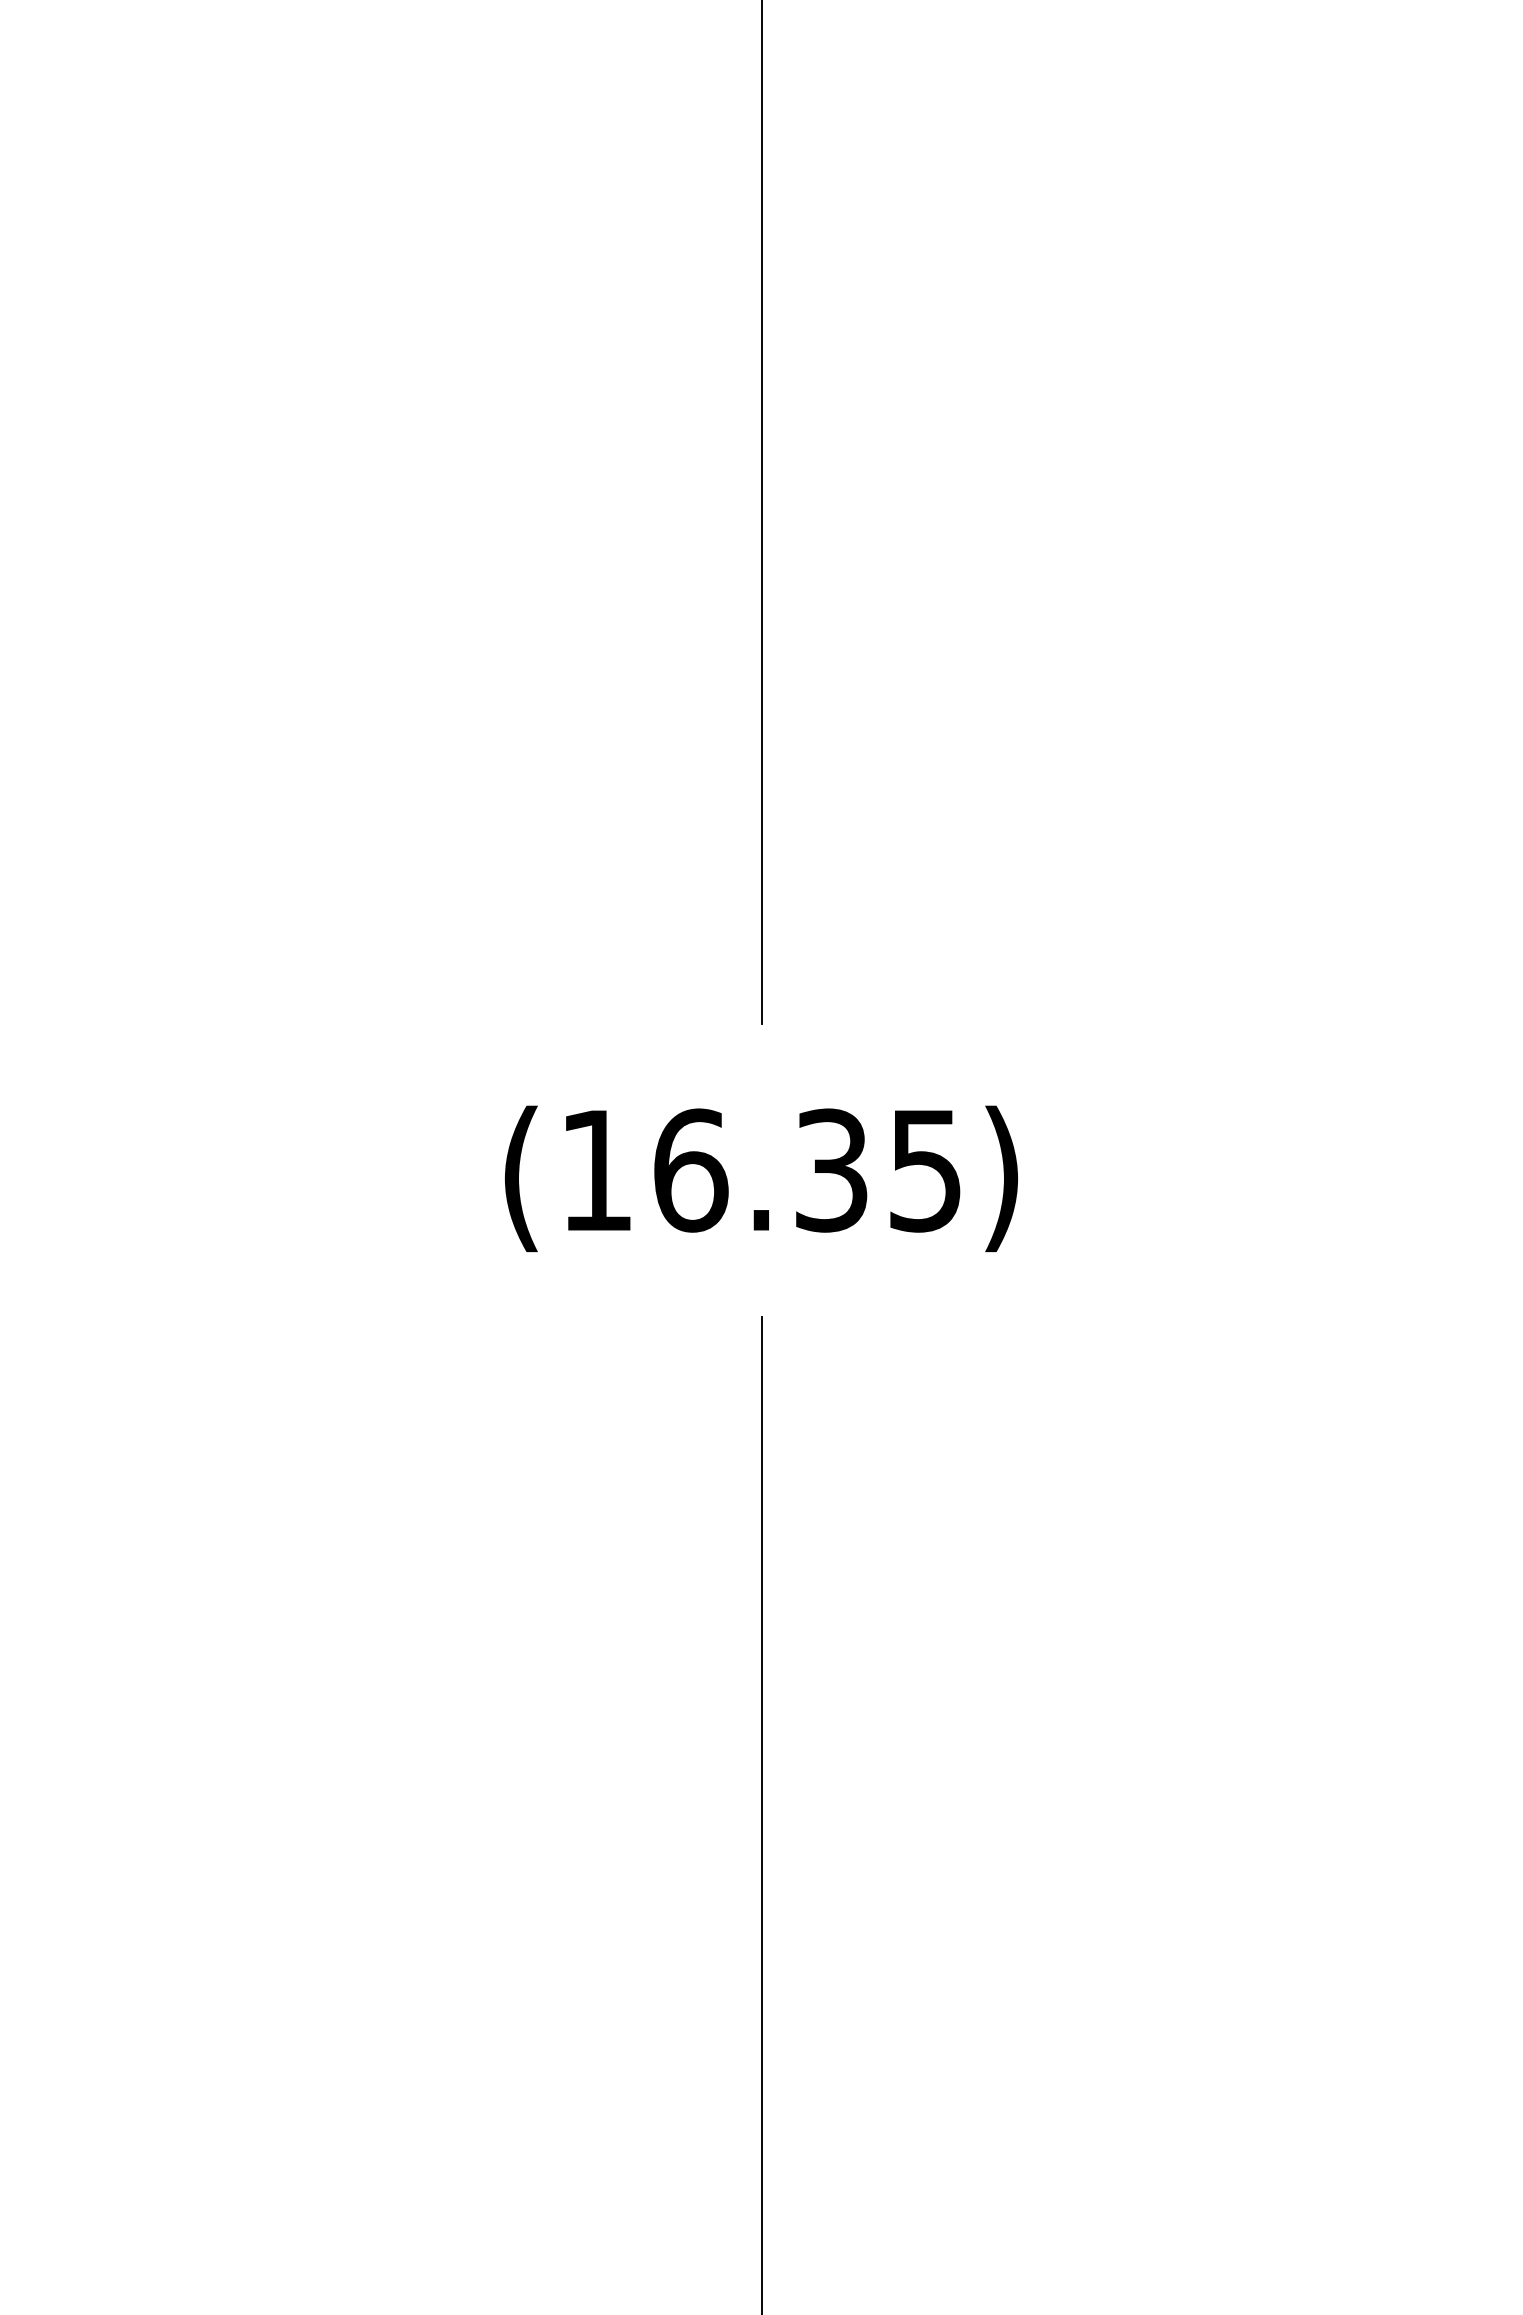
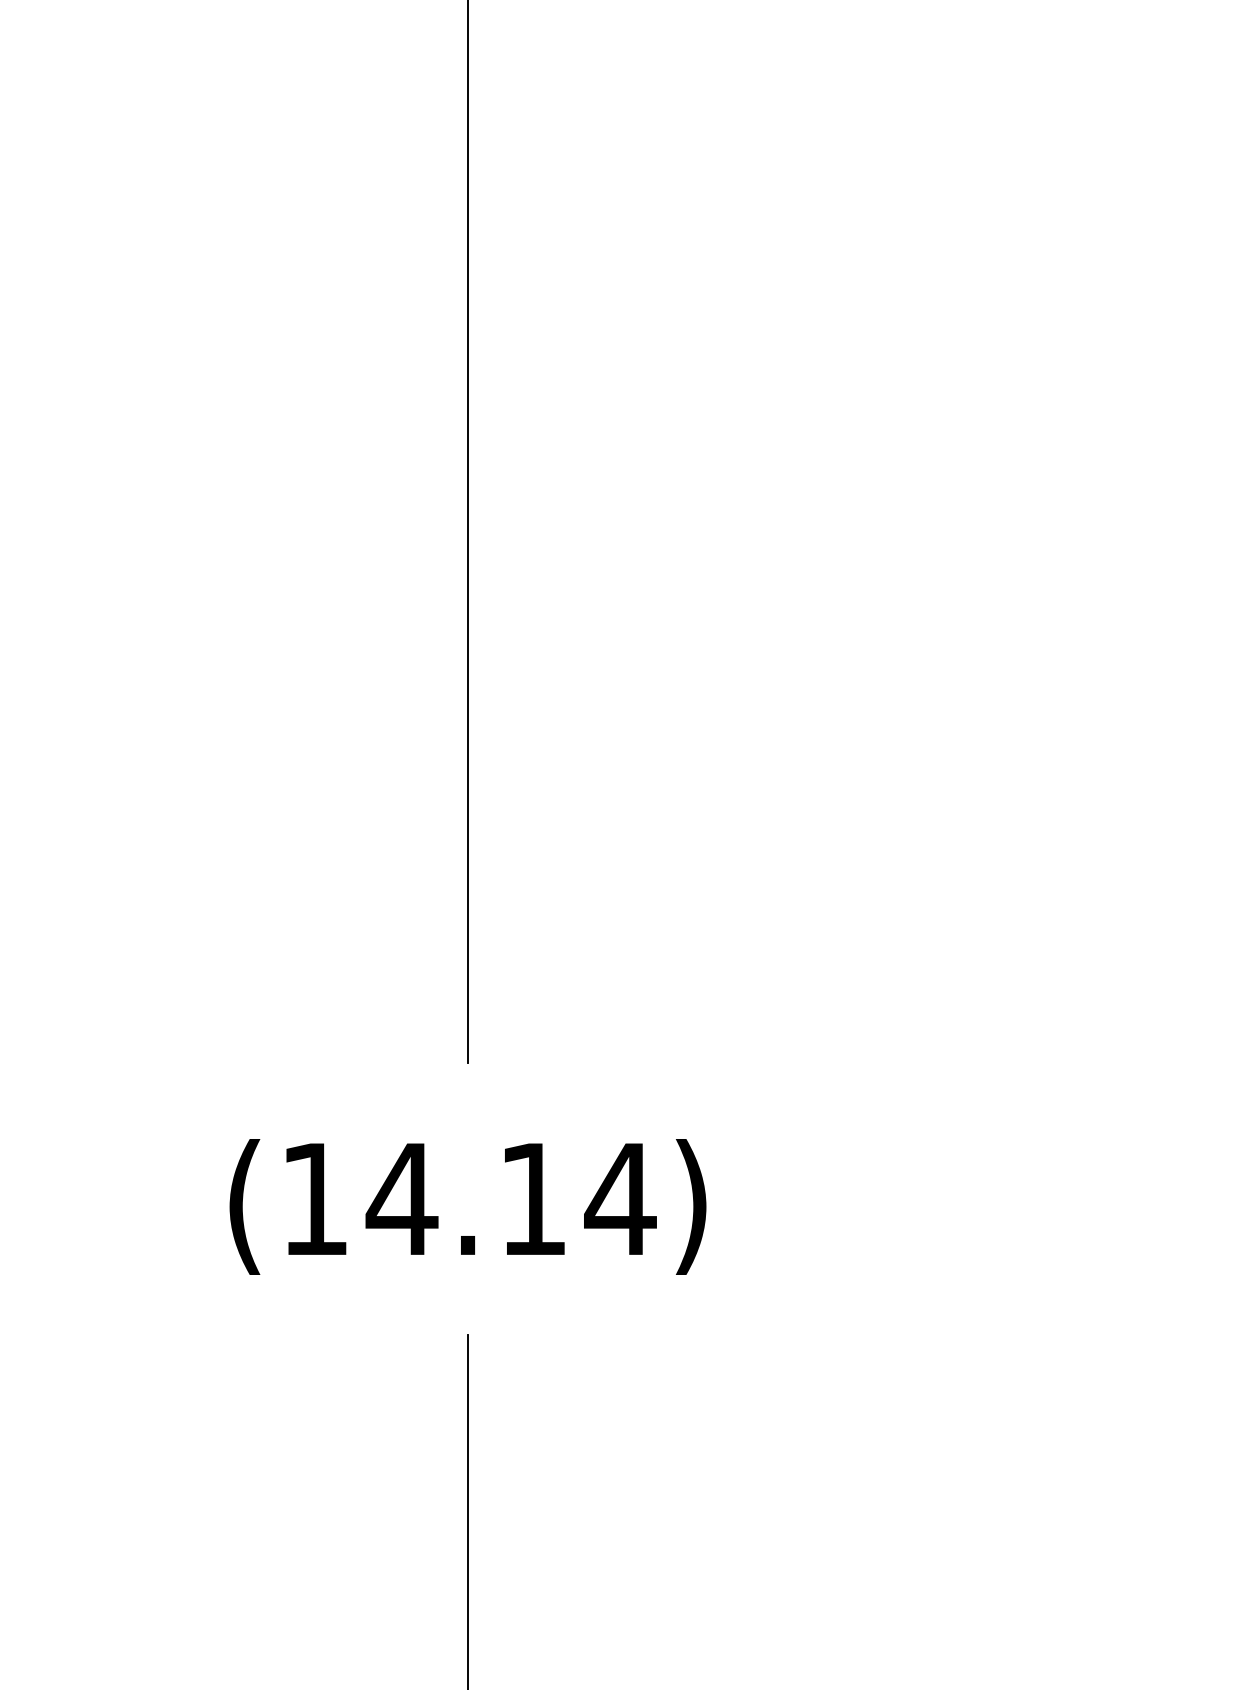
text: (807, 1170) -> (510, 1199), (16.35) -> (14.14)

